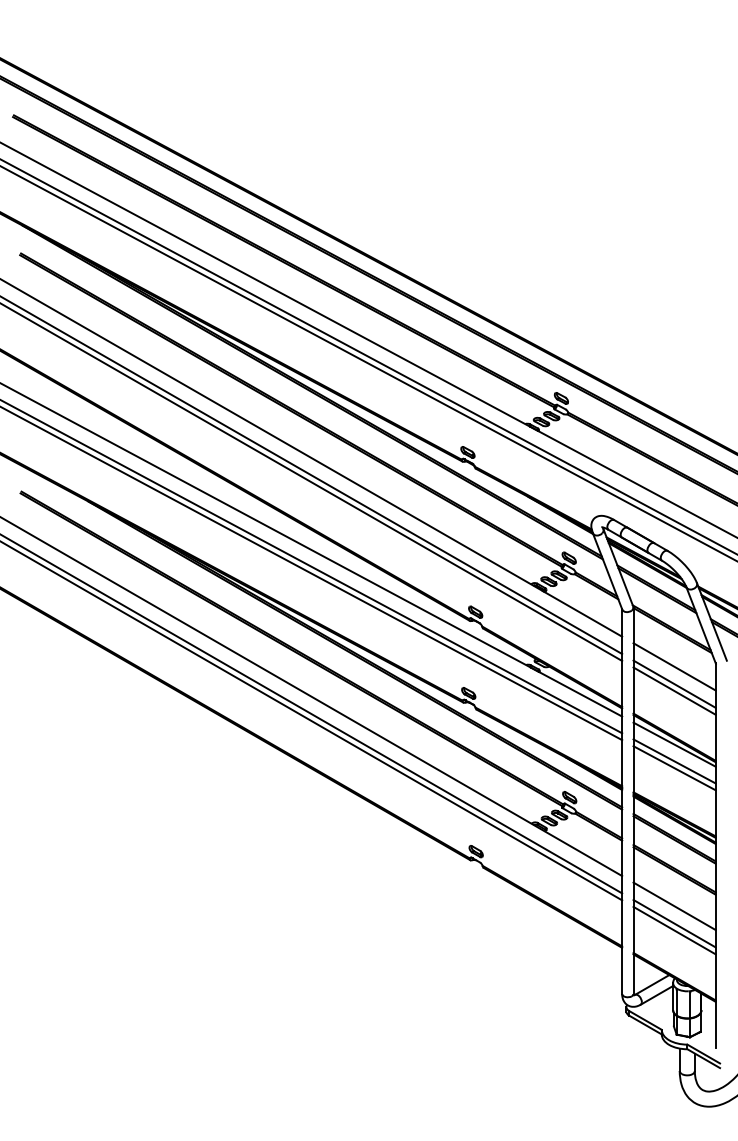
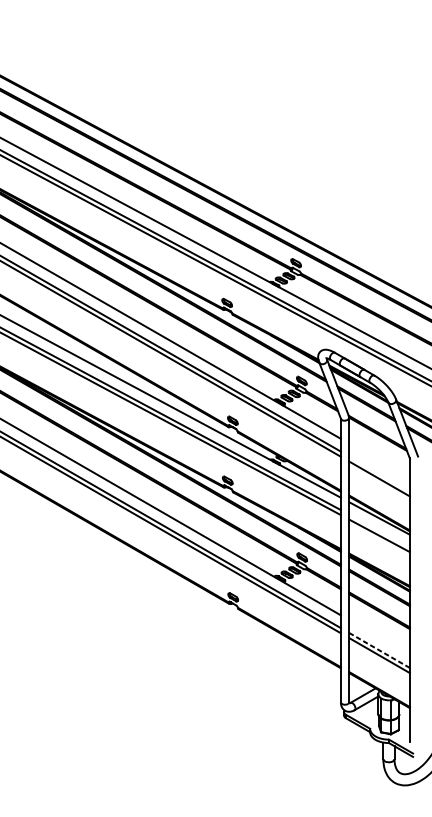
line: (674, 666) -> (379, 460), removed
line: (674, 683) -> (379, 473), removed
line: (674, 761) -> (379, 530), removed
line: (674, 906) -> (379, 637), removed
line: (674, 923) -> (379, 650), solid -> dashed

